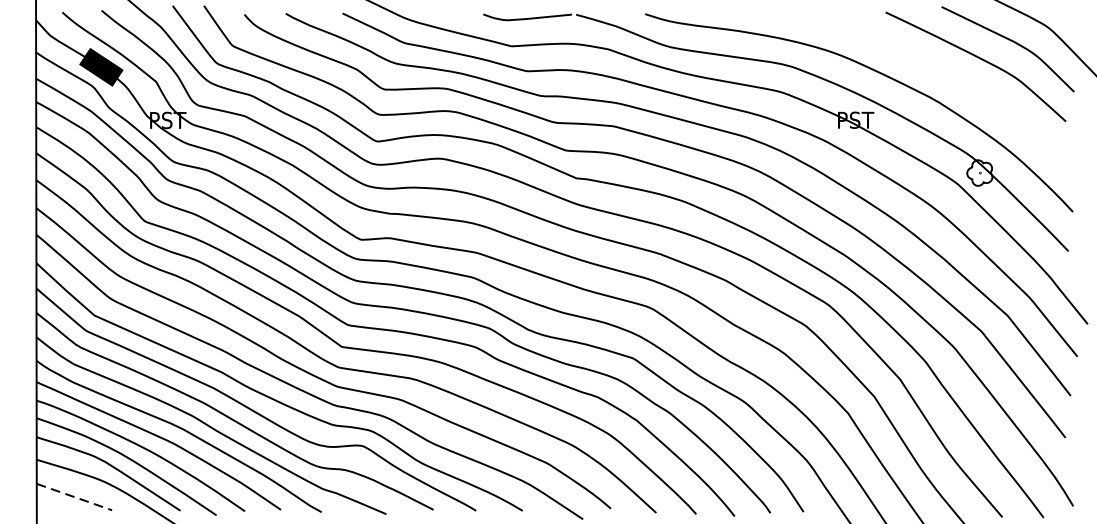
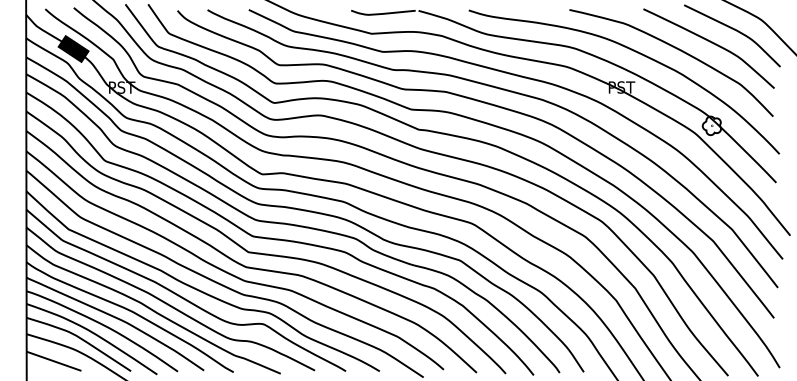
curve: (933, 69) -> (678, 50), added
line: (75, 497) -> (54, 361), dashed -> solid

